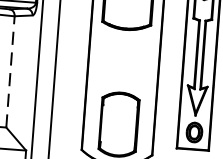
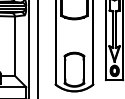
line: (9, 72) -> (14, 46), dashed -> solid

